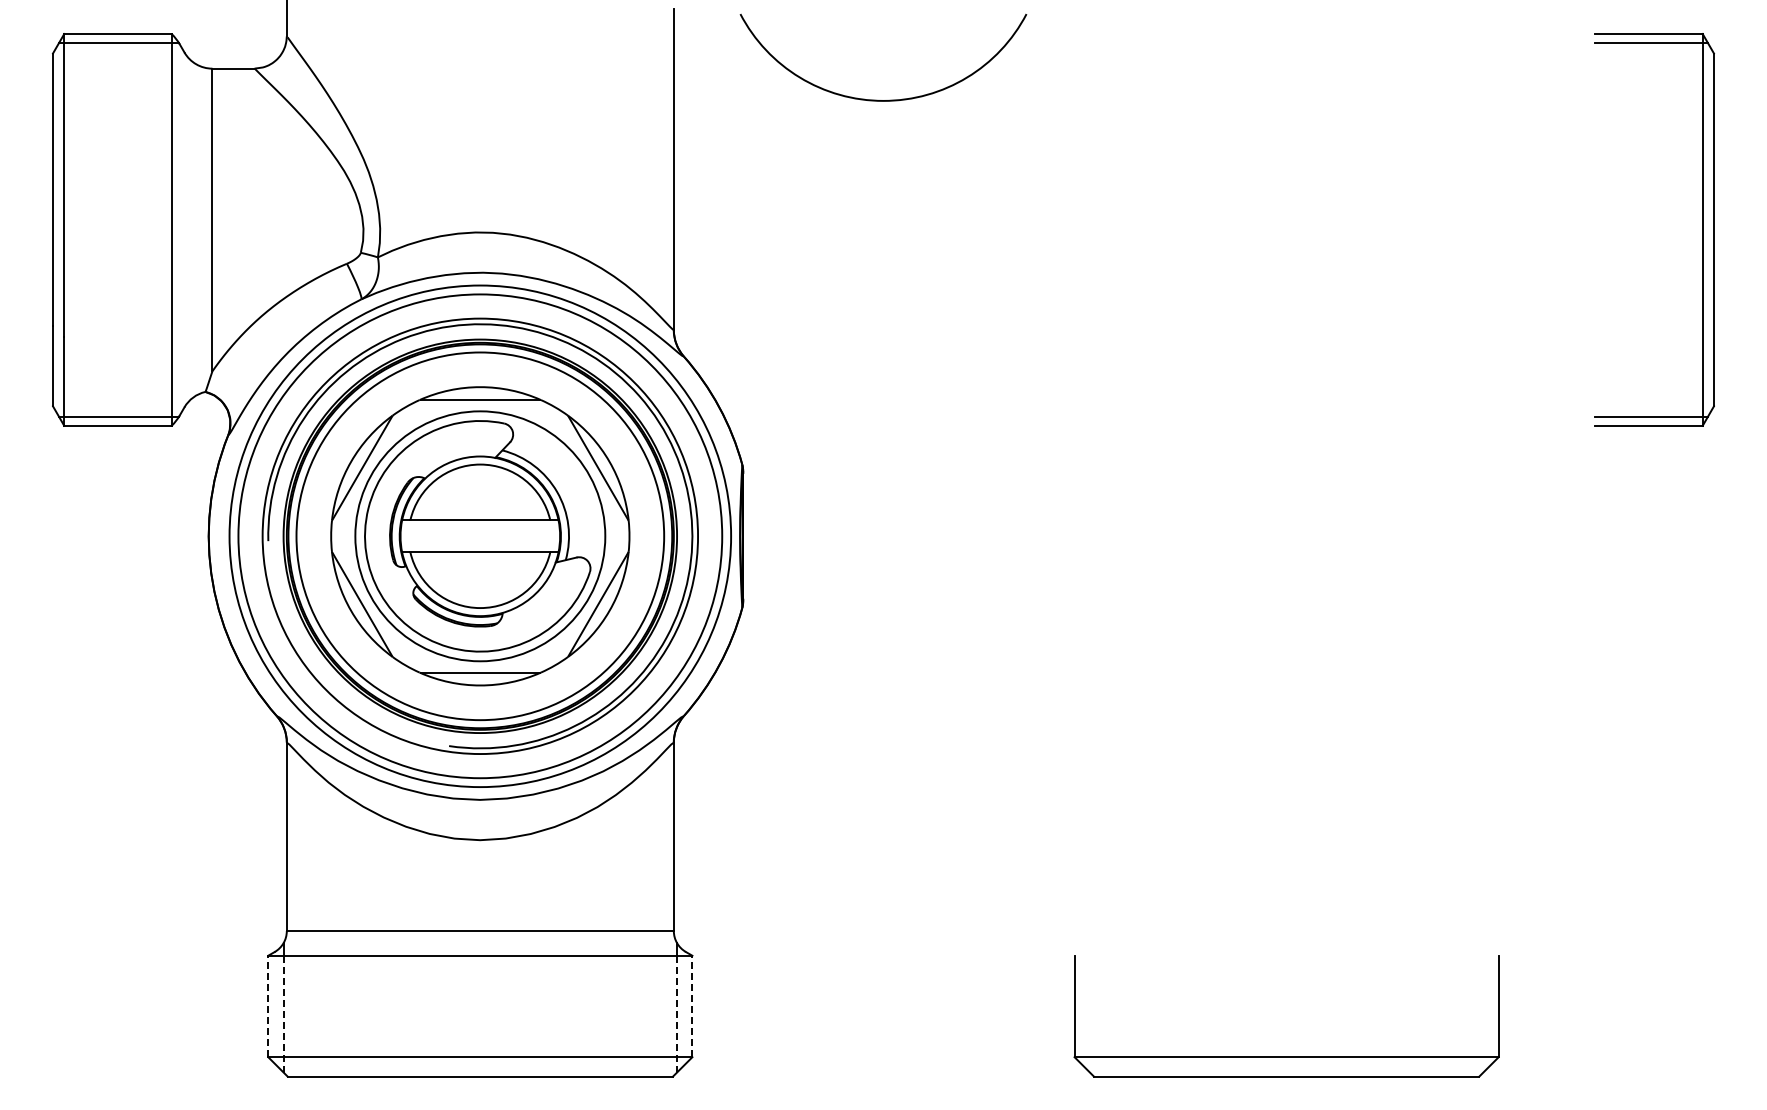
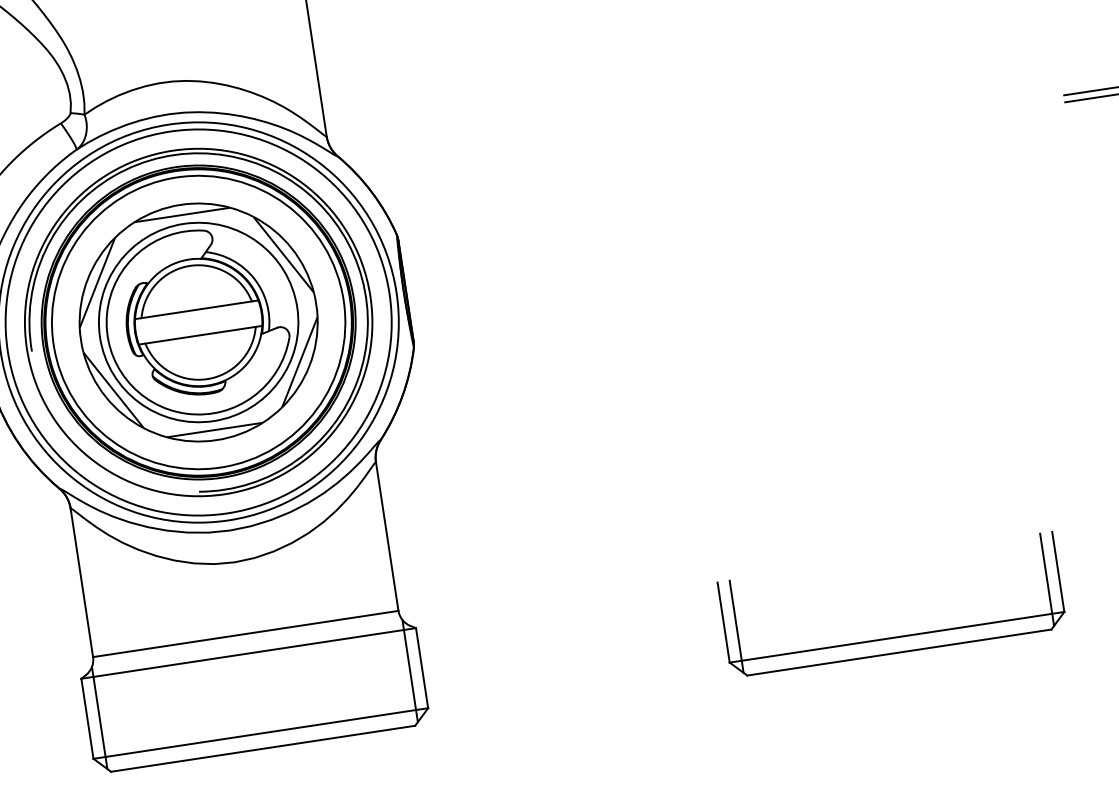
line: (268, 1006) -> (87, 718), dashed -> solid
line: (692, 1006) -> (422, 668), dashed -> solid
line: (283, 1013) -> (100, 722), dashed -> solid
line: (677, 1013) -> (411, 675), dashed -> solid
line: (1089, 1013) -> (736, 626), added
line: (1483, 1013) -> (1047, 579), added

